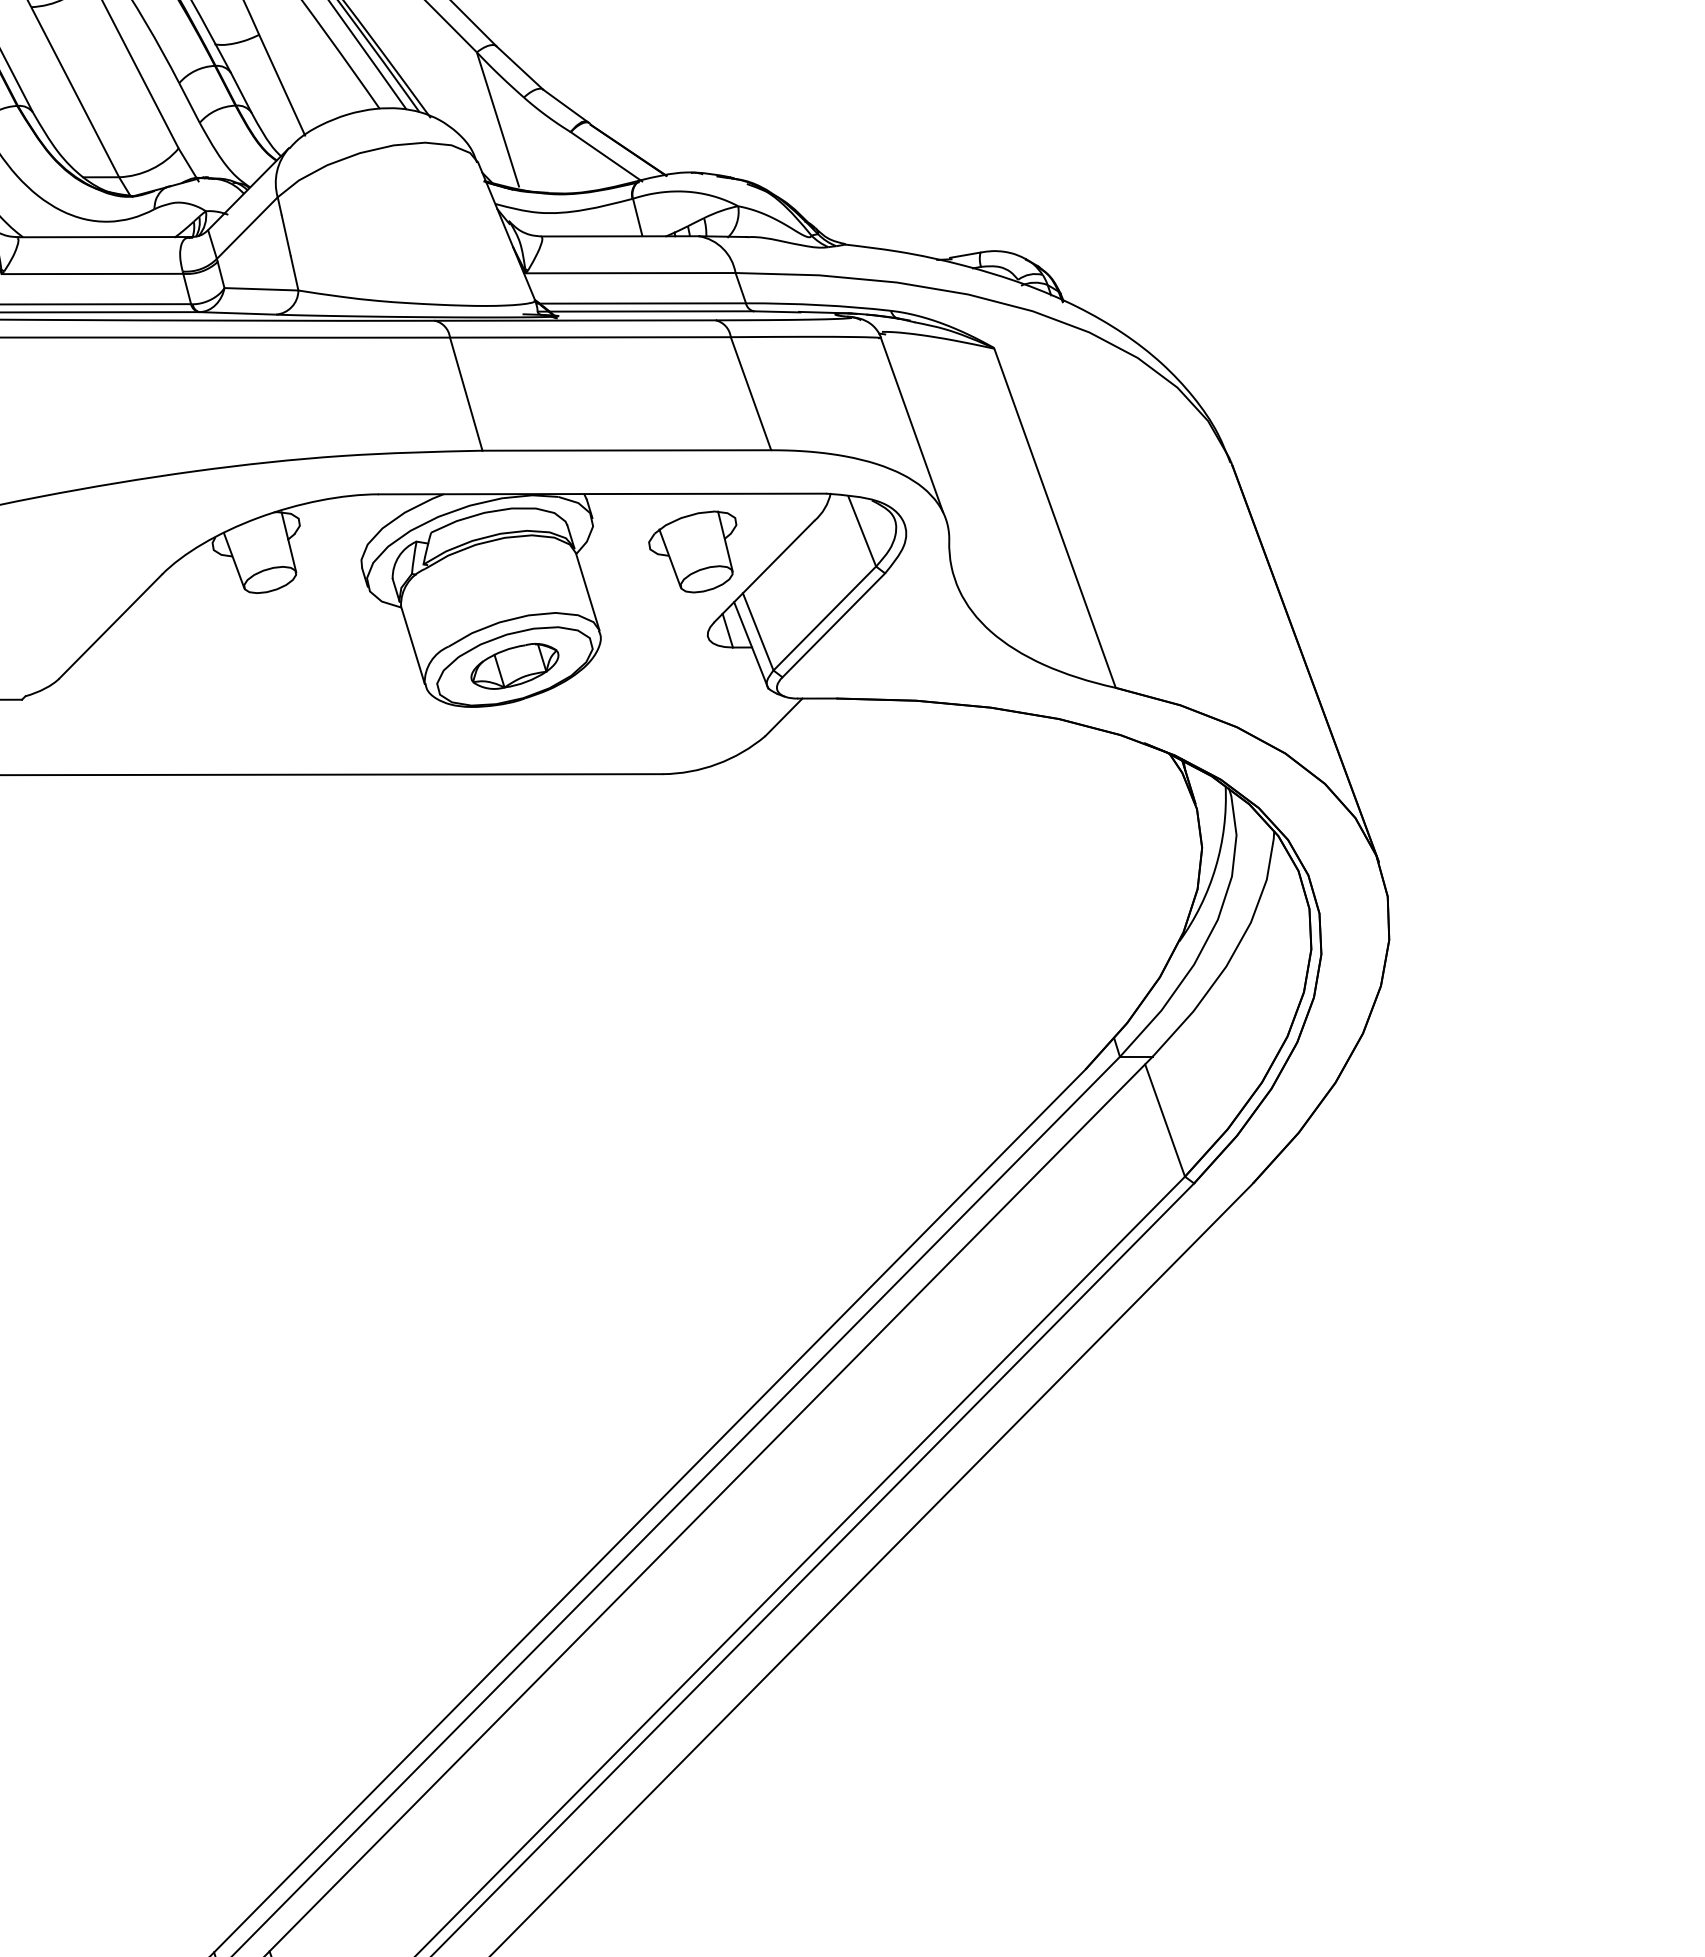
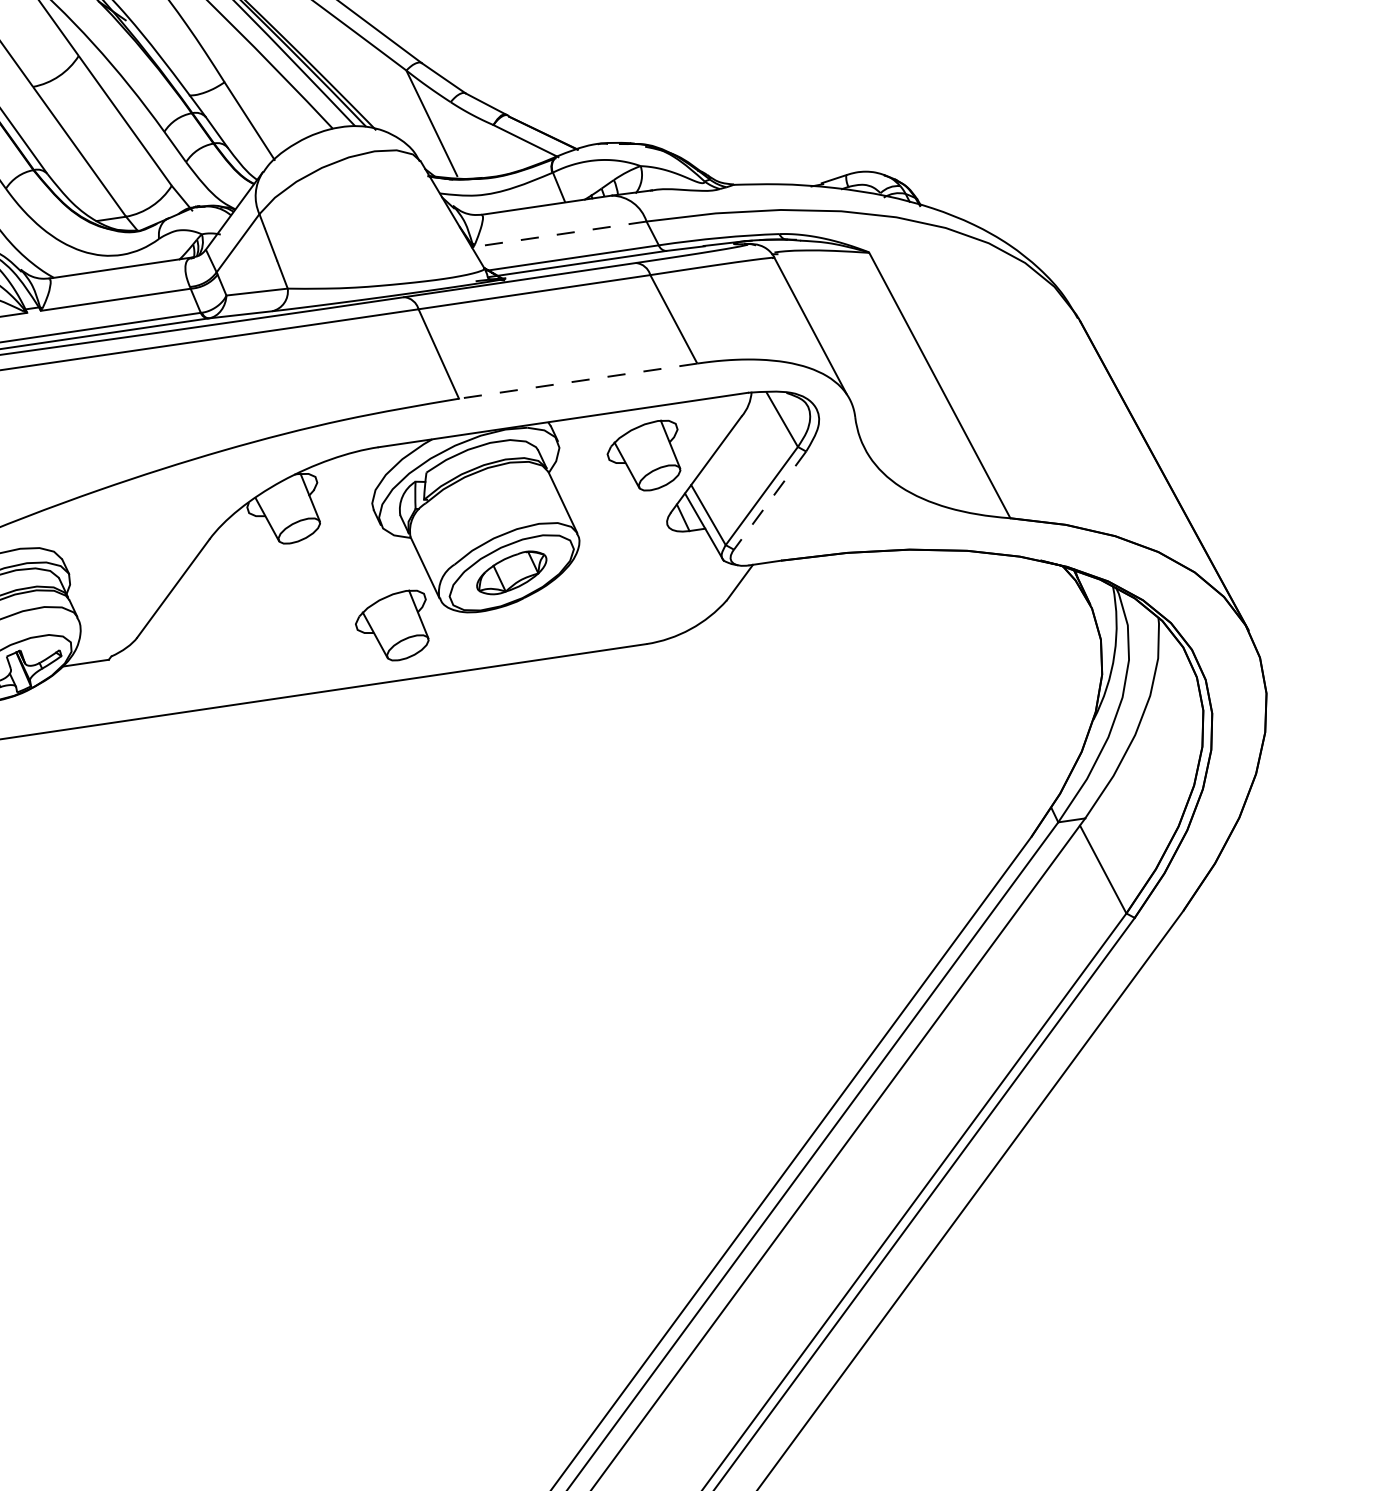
line: (630, 273) -> (559, 234), solid -> dashed
line: (626, 450) -> (577, 381), solid -> dashed
line: (833, 625) -> (769, 500), solid -> dashed
part: (364, 709) -> (392, 626), added

